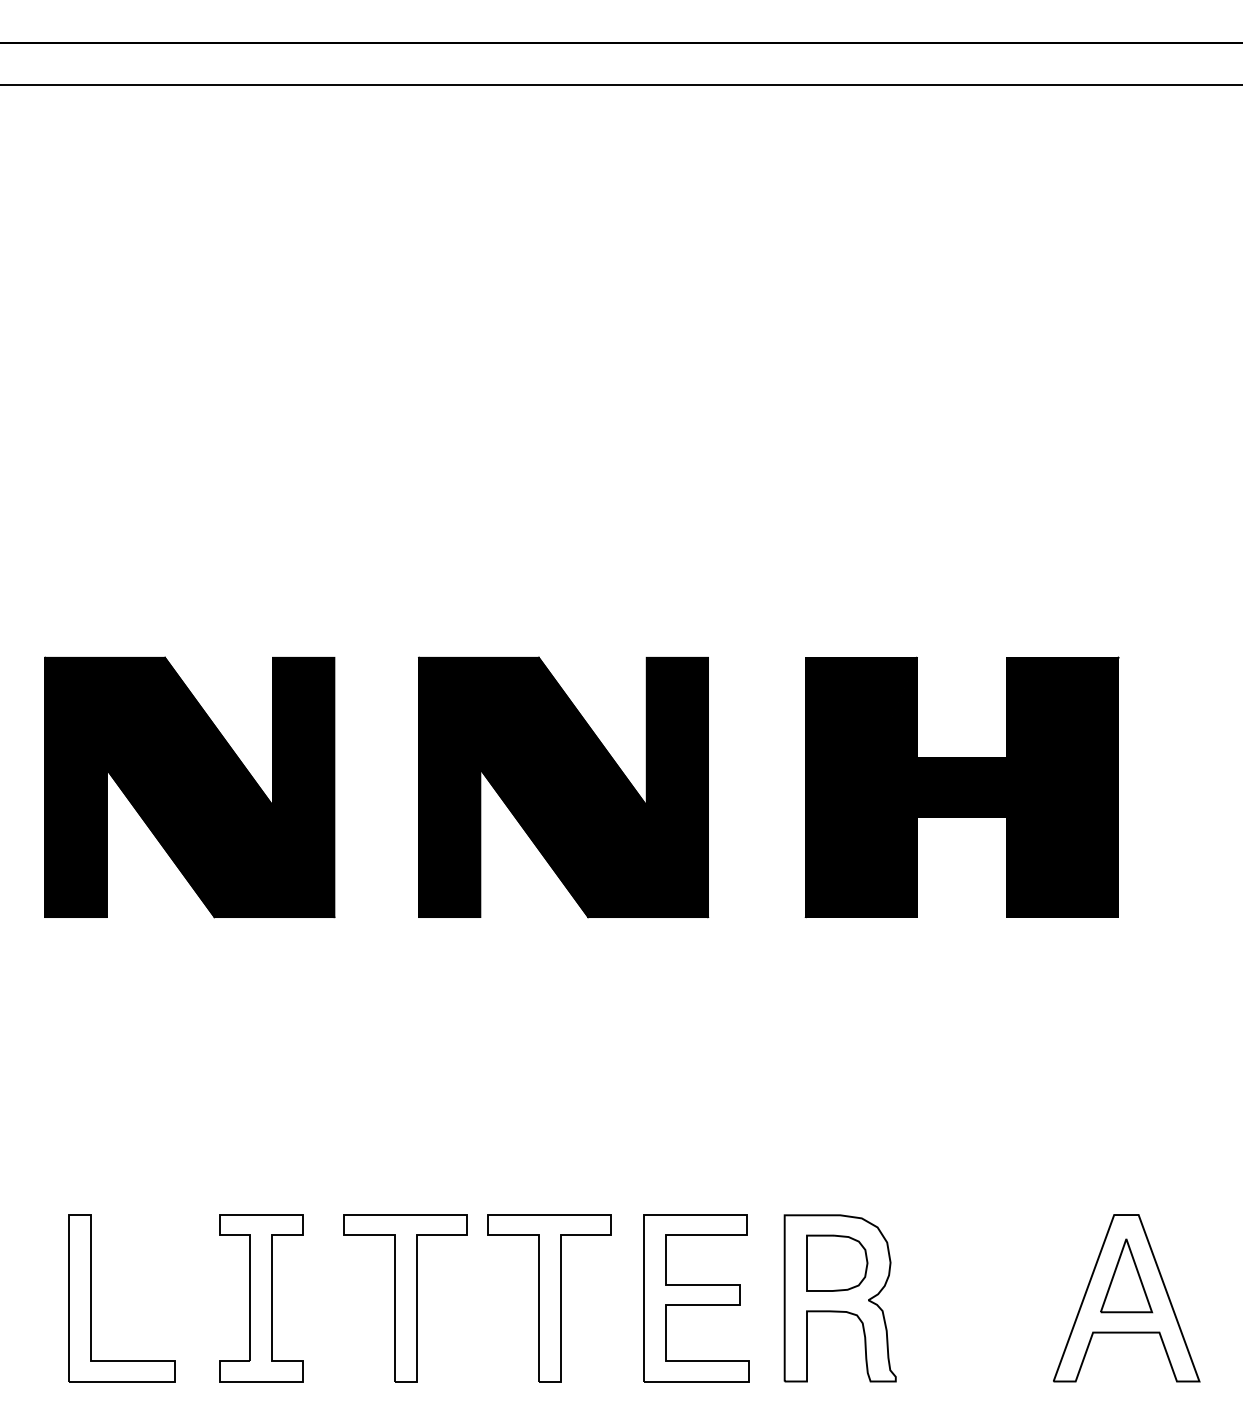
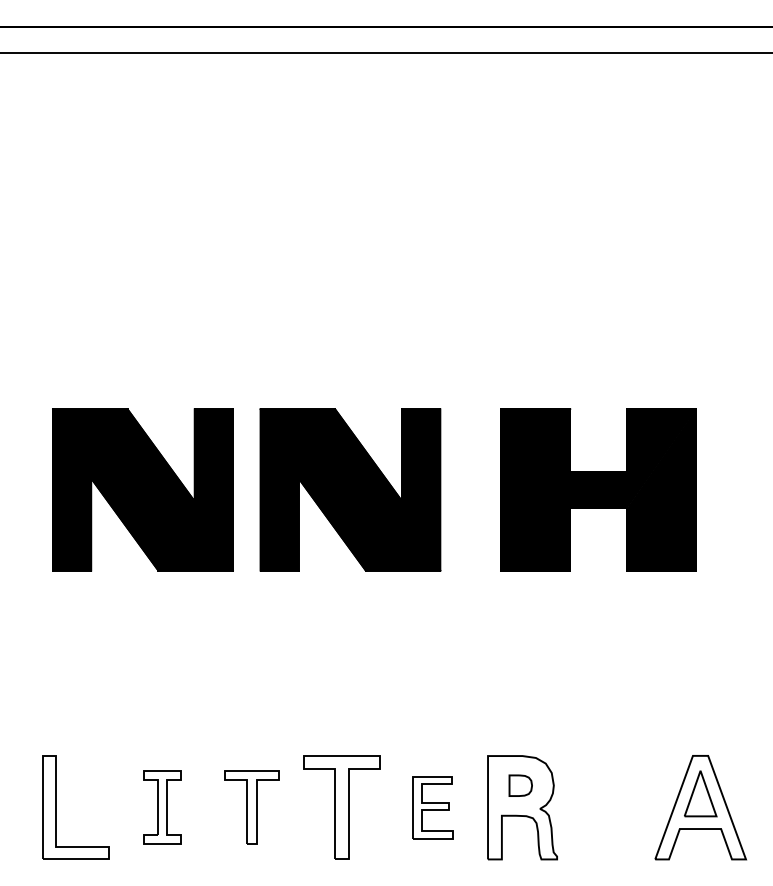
part: (189, 786) -> (142, 489), moved
part: (836, 1262) -> (520, 785), size x0.6
part: (261, 1298) -> (162, 807), size x0.7
part: (404, 1298) -> (251, 807), size x0.7
part: (695, 1298) -> (432, 807), size x0.6

